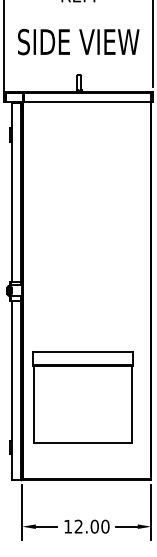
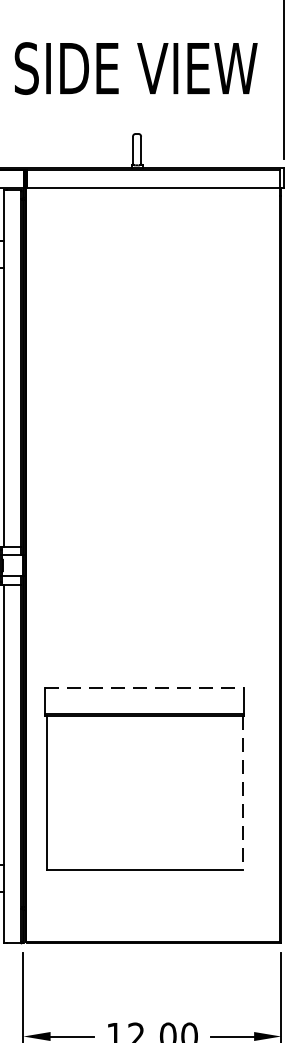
line: (83, 352) -> (145, 688), solid -> dashed
line: (132, 405) -> (243, 794), solid -> dashed

